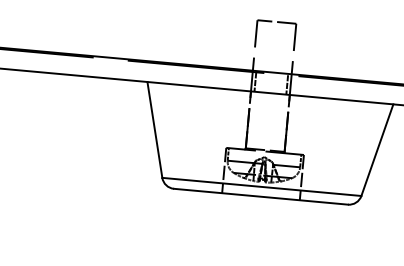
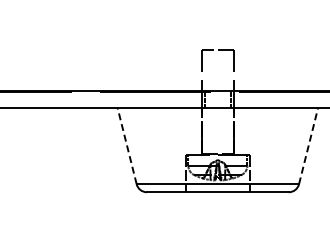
line: (155, 129) -> (127, 145), solid -> dashed
line: (377, 149) -> (308, 145), solid -> dashed

